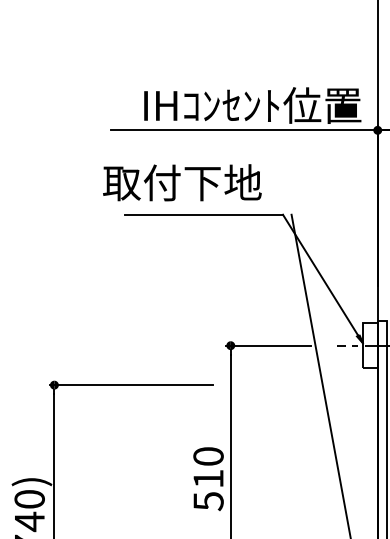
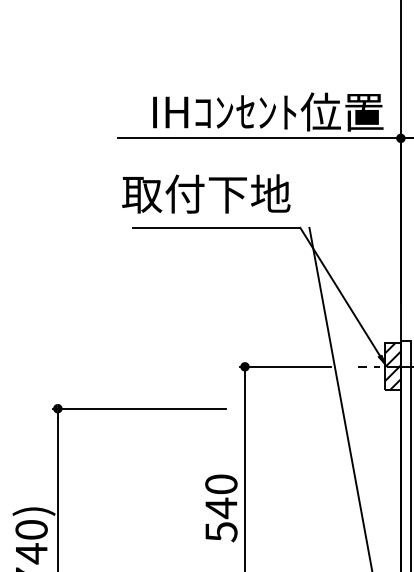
text: (182, 182) -> (206, 193), moved
hatch: (369, 345) -> (392, 366), added
text: (208, 479) -> (221, 508), 510 -> 540

